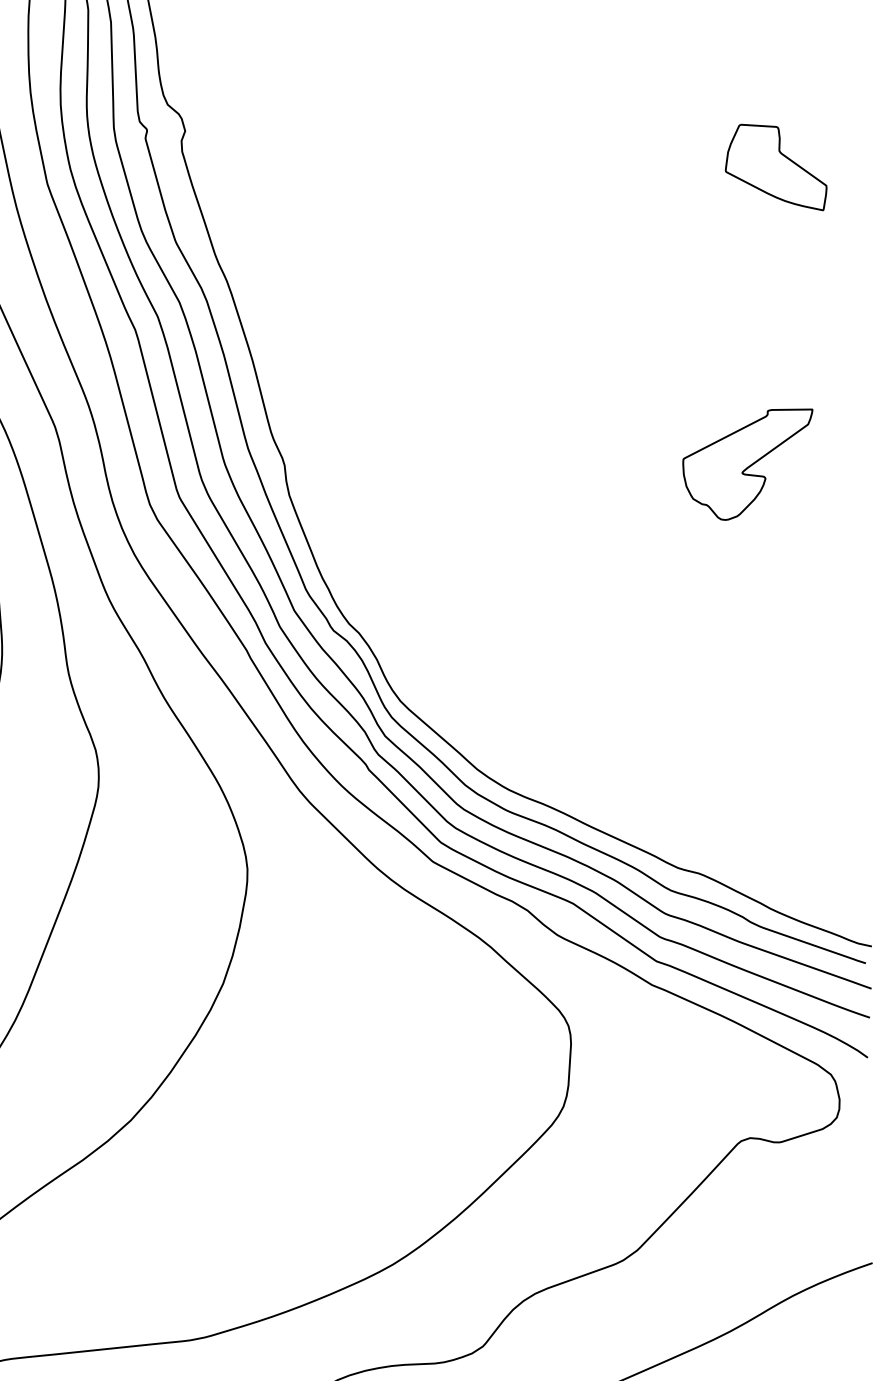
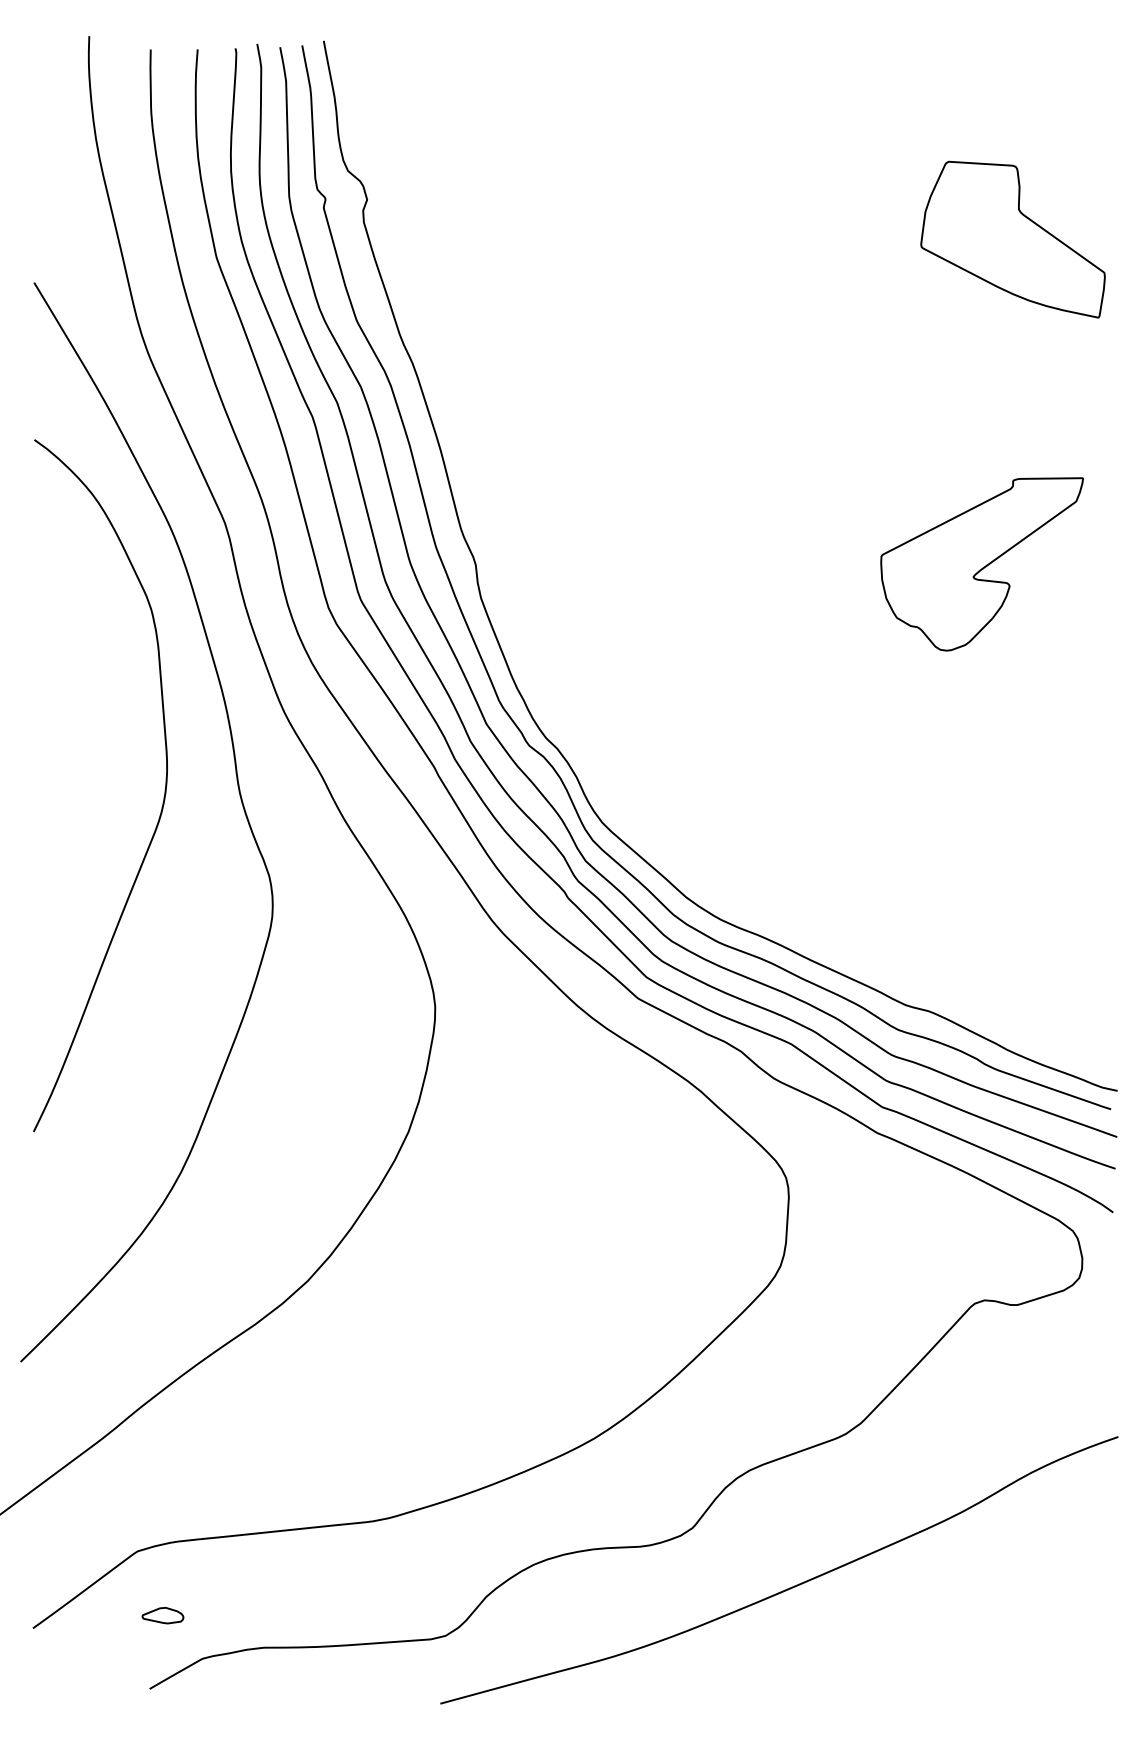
part: (775, 167) -> (1012, 239), size x1.67
part: (747, 464) -> (981, 564), size x1.43

